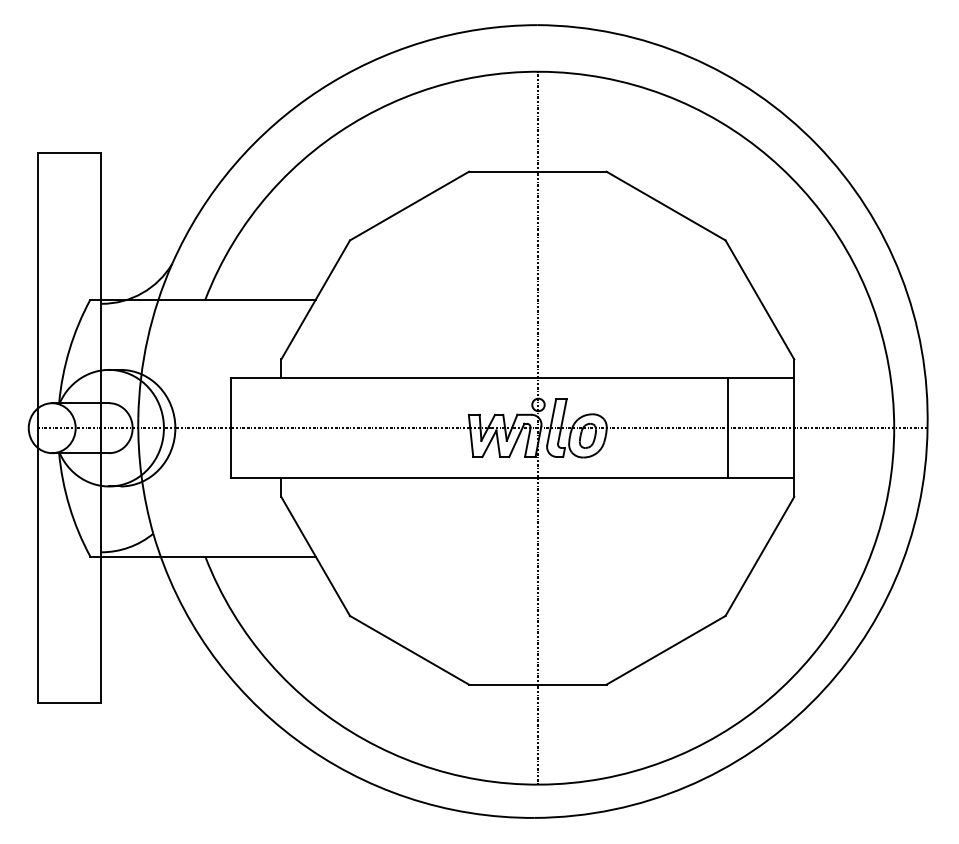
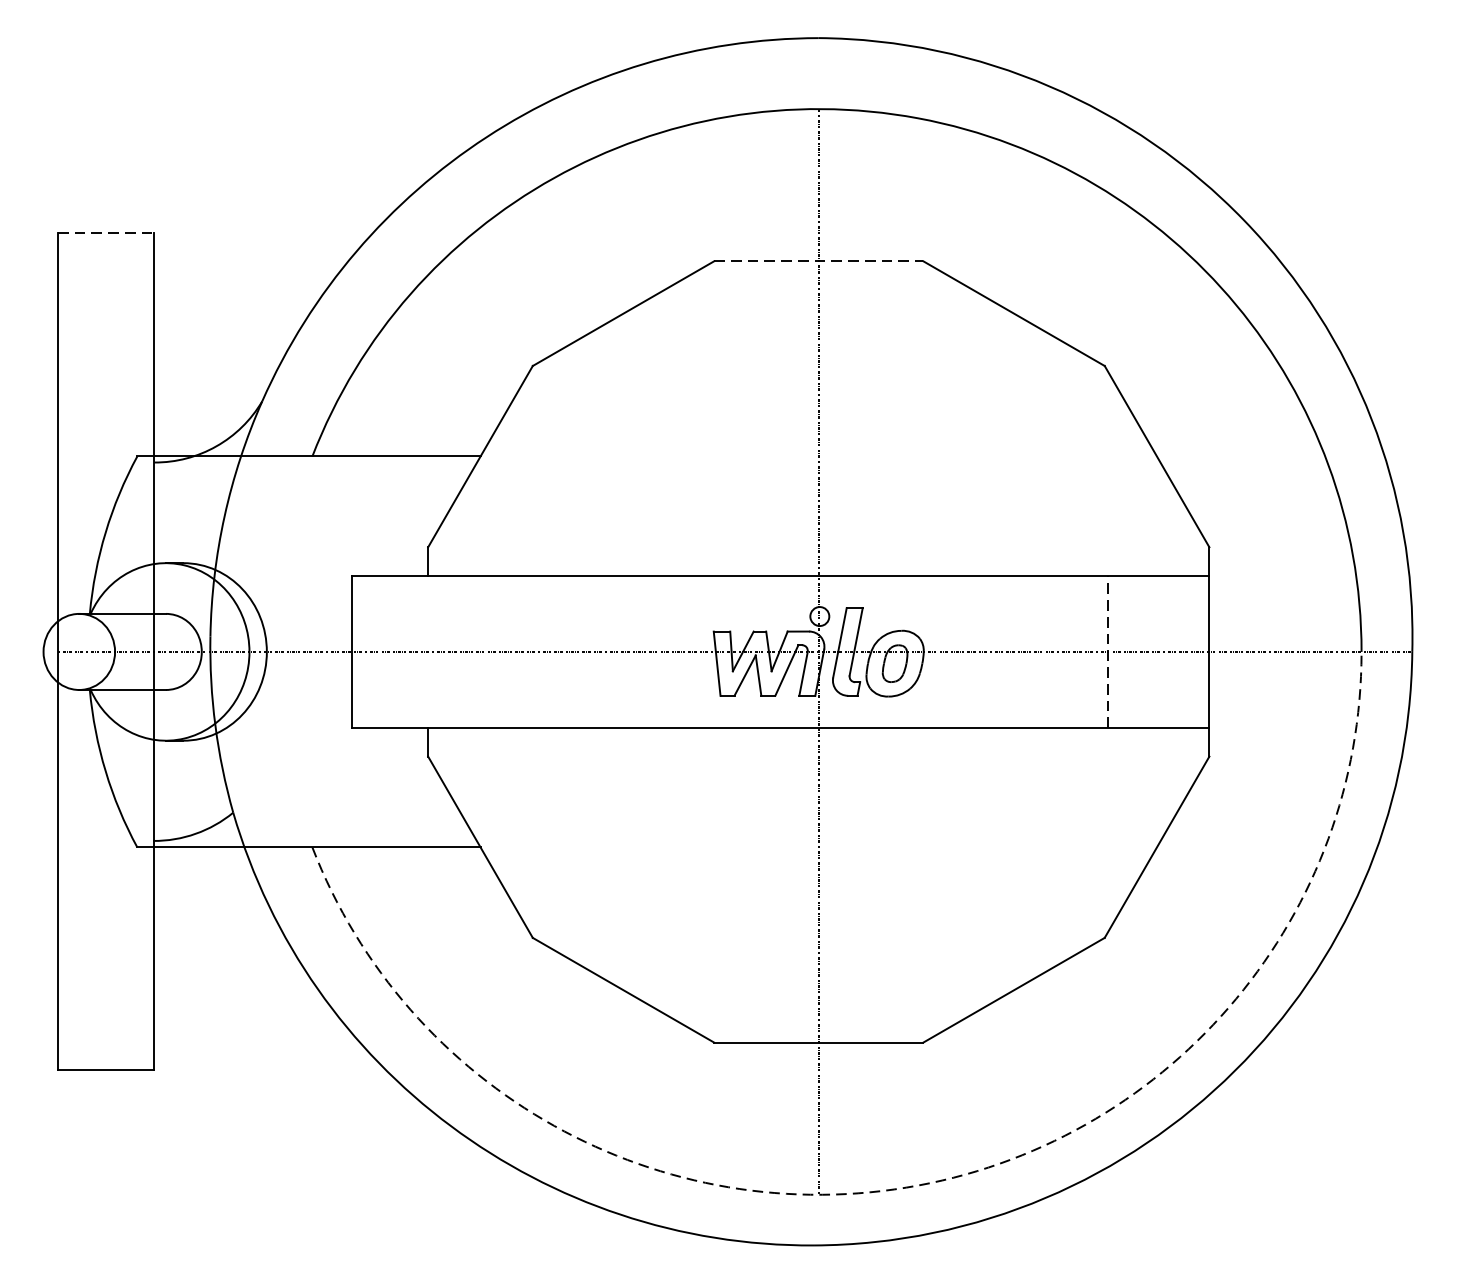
line: (69, 153) -> (105, 233), solid -> dashed
line: (537, 171) -> (818, 261), solid -> dashed
line: (727, 428) -> (1107, 652), solid -> dashed
arc: (603, 778) -> (918, 1185), solid -> dashed

